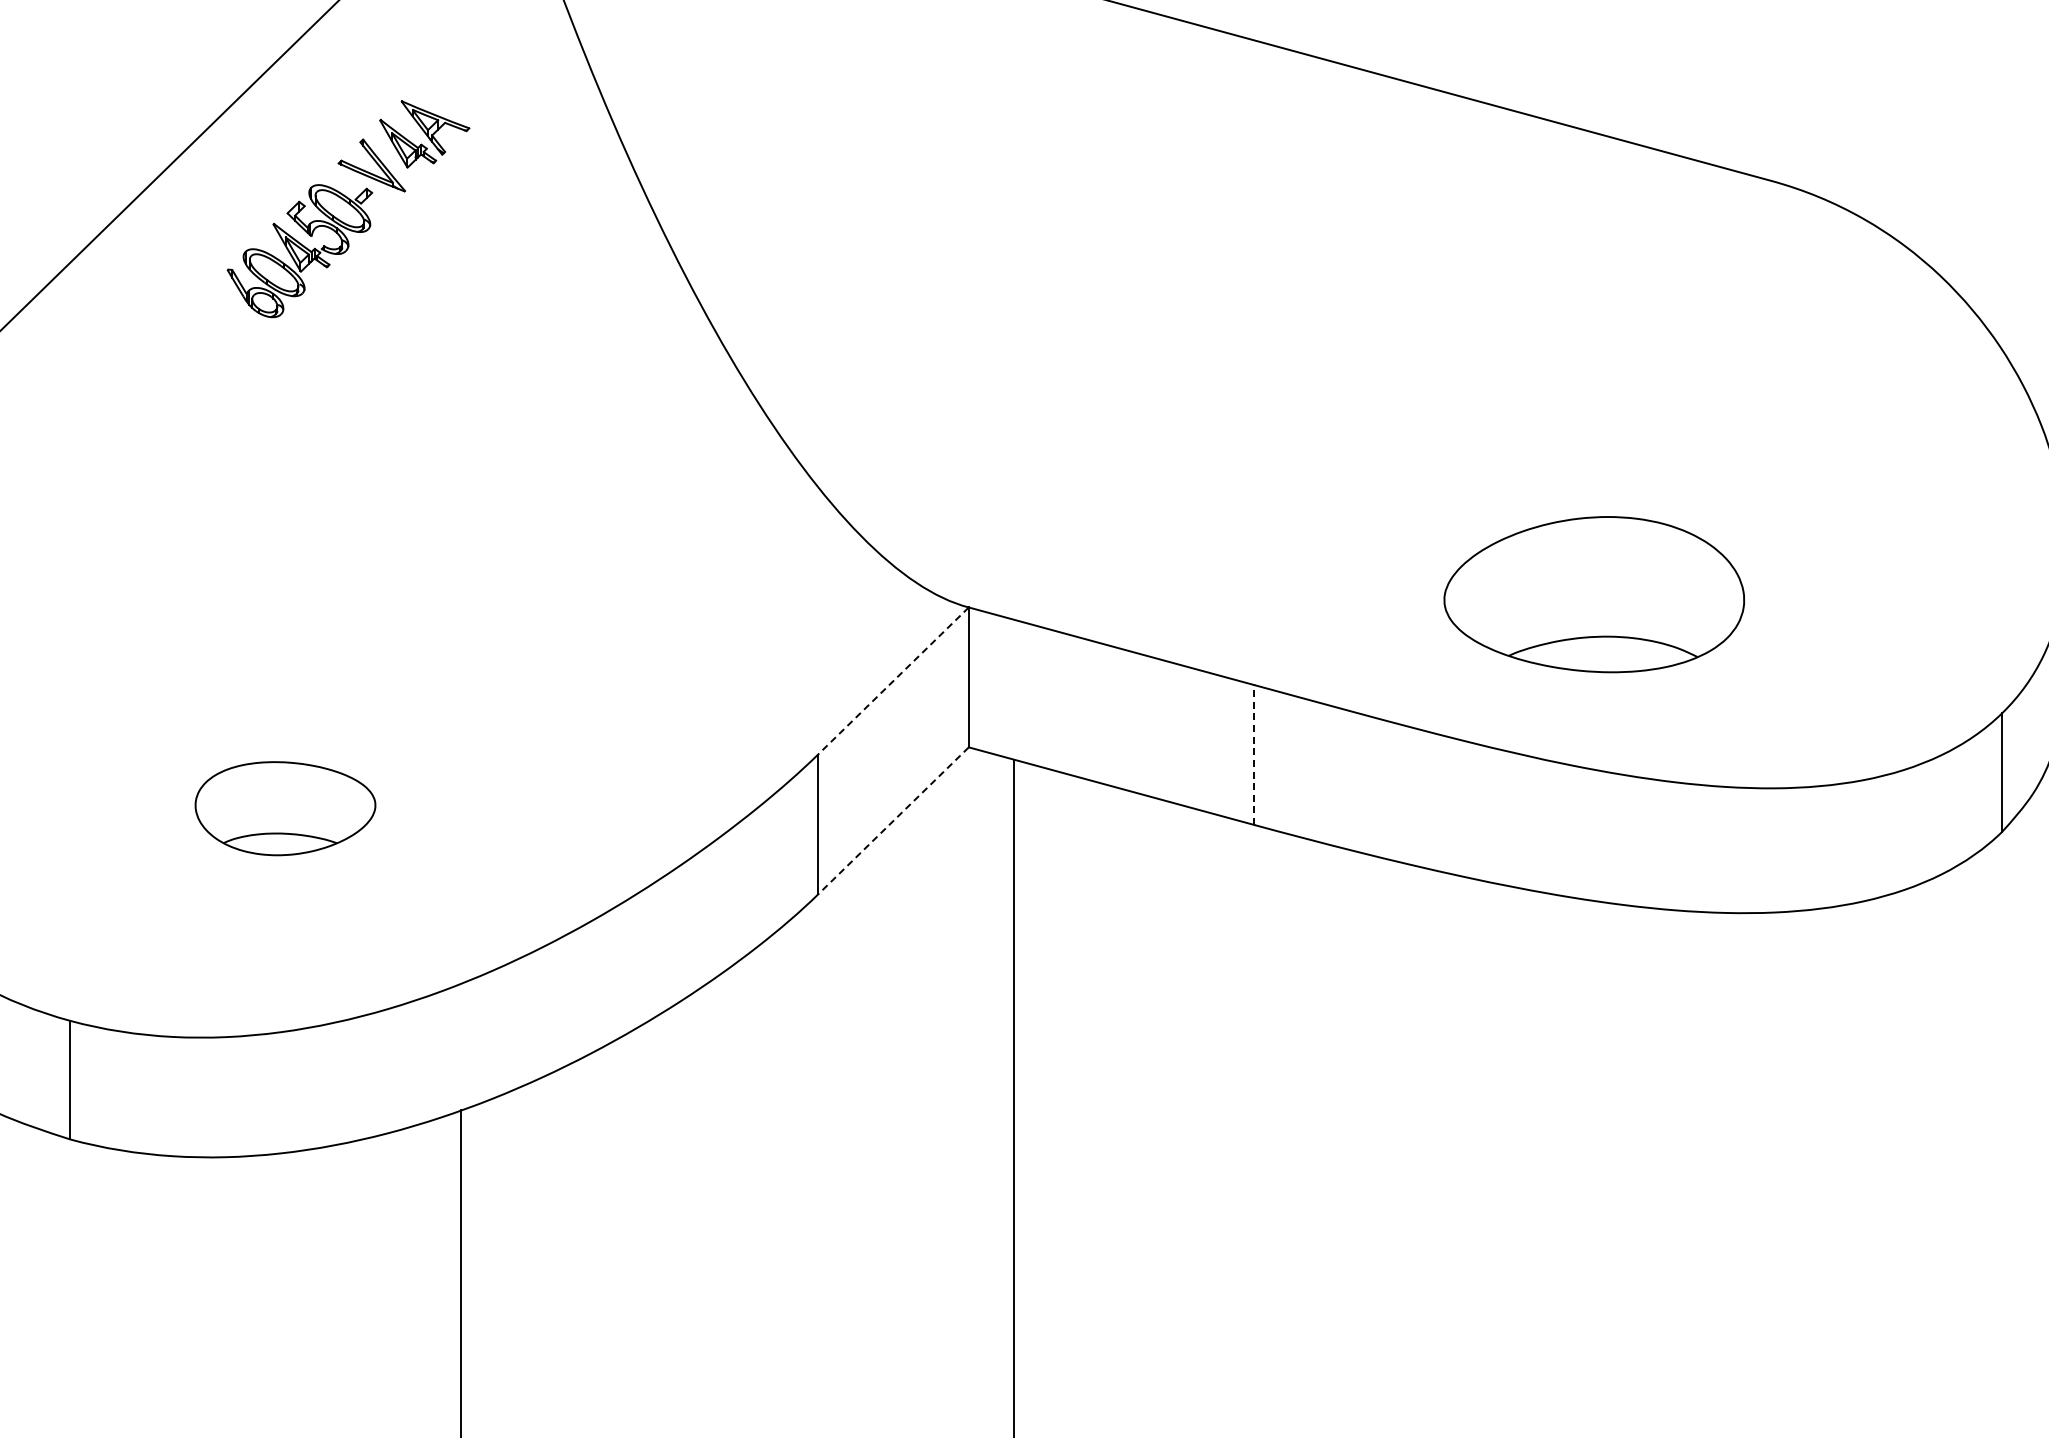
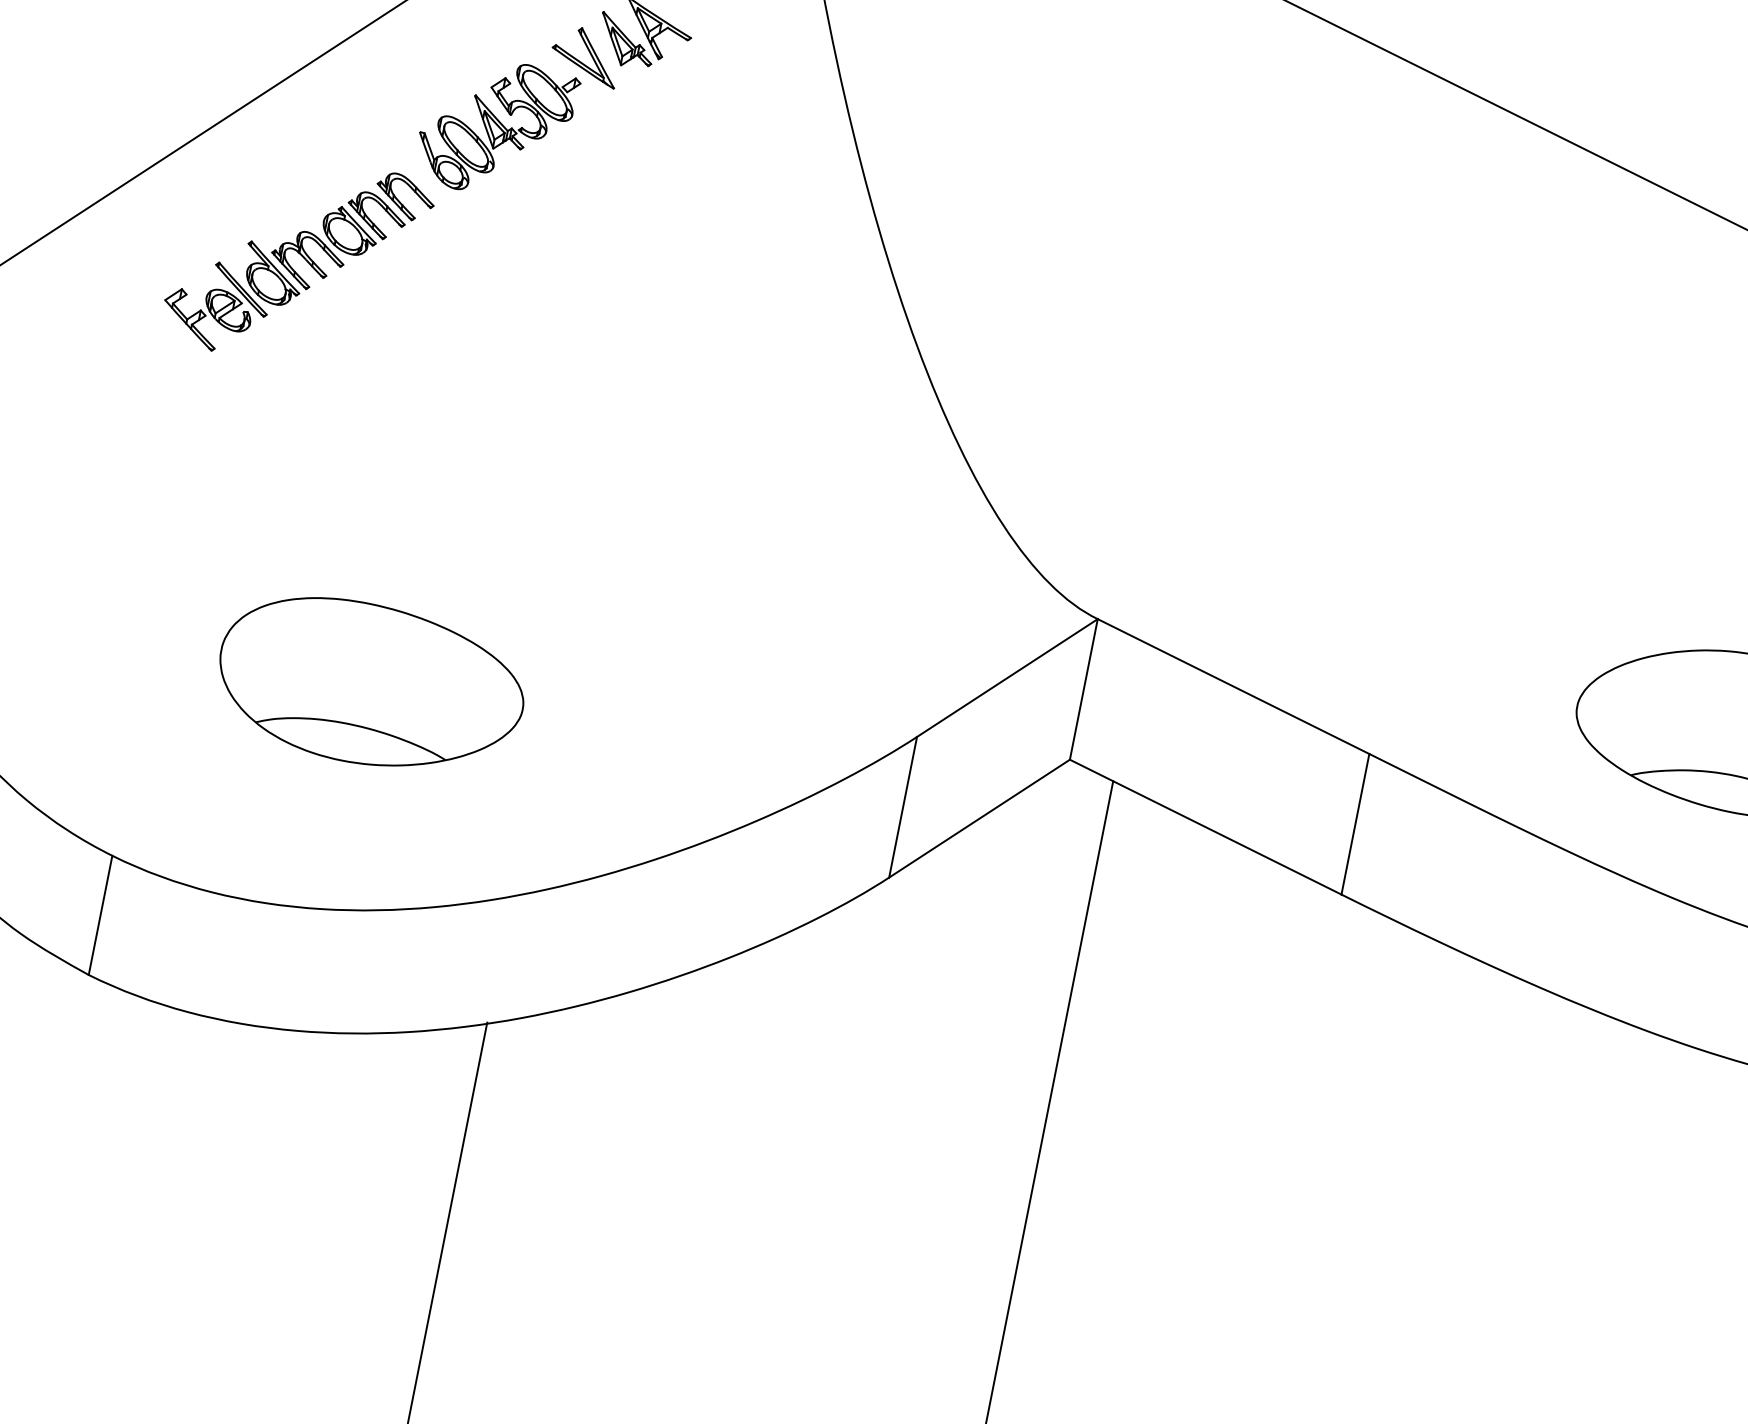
part: (136, 410) -> (300, 255), added
line: (893, 681) -> (1007, 678), dashed -> solid
line: (1254, 755) -> (1355, 824), dashed -> solid
part: (285, 808) -> (370, 685), size x1.67
line: (893, 821) -> (979, 819), dashed -> solid

